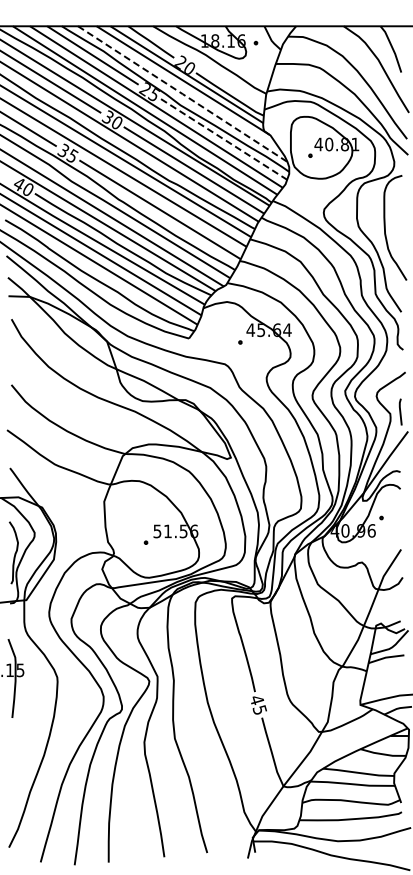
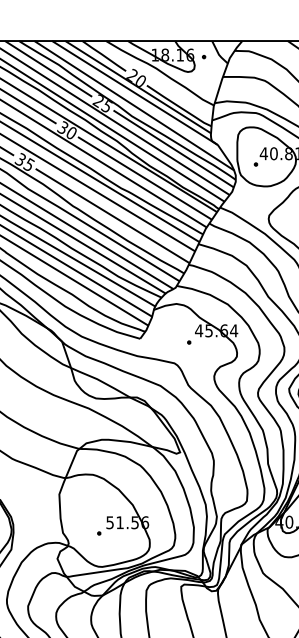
line: (182, 94) -> (133, 106), dashed -> solid
line: (223, 138) -> (173, 148), dashed -> solid

